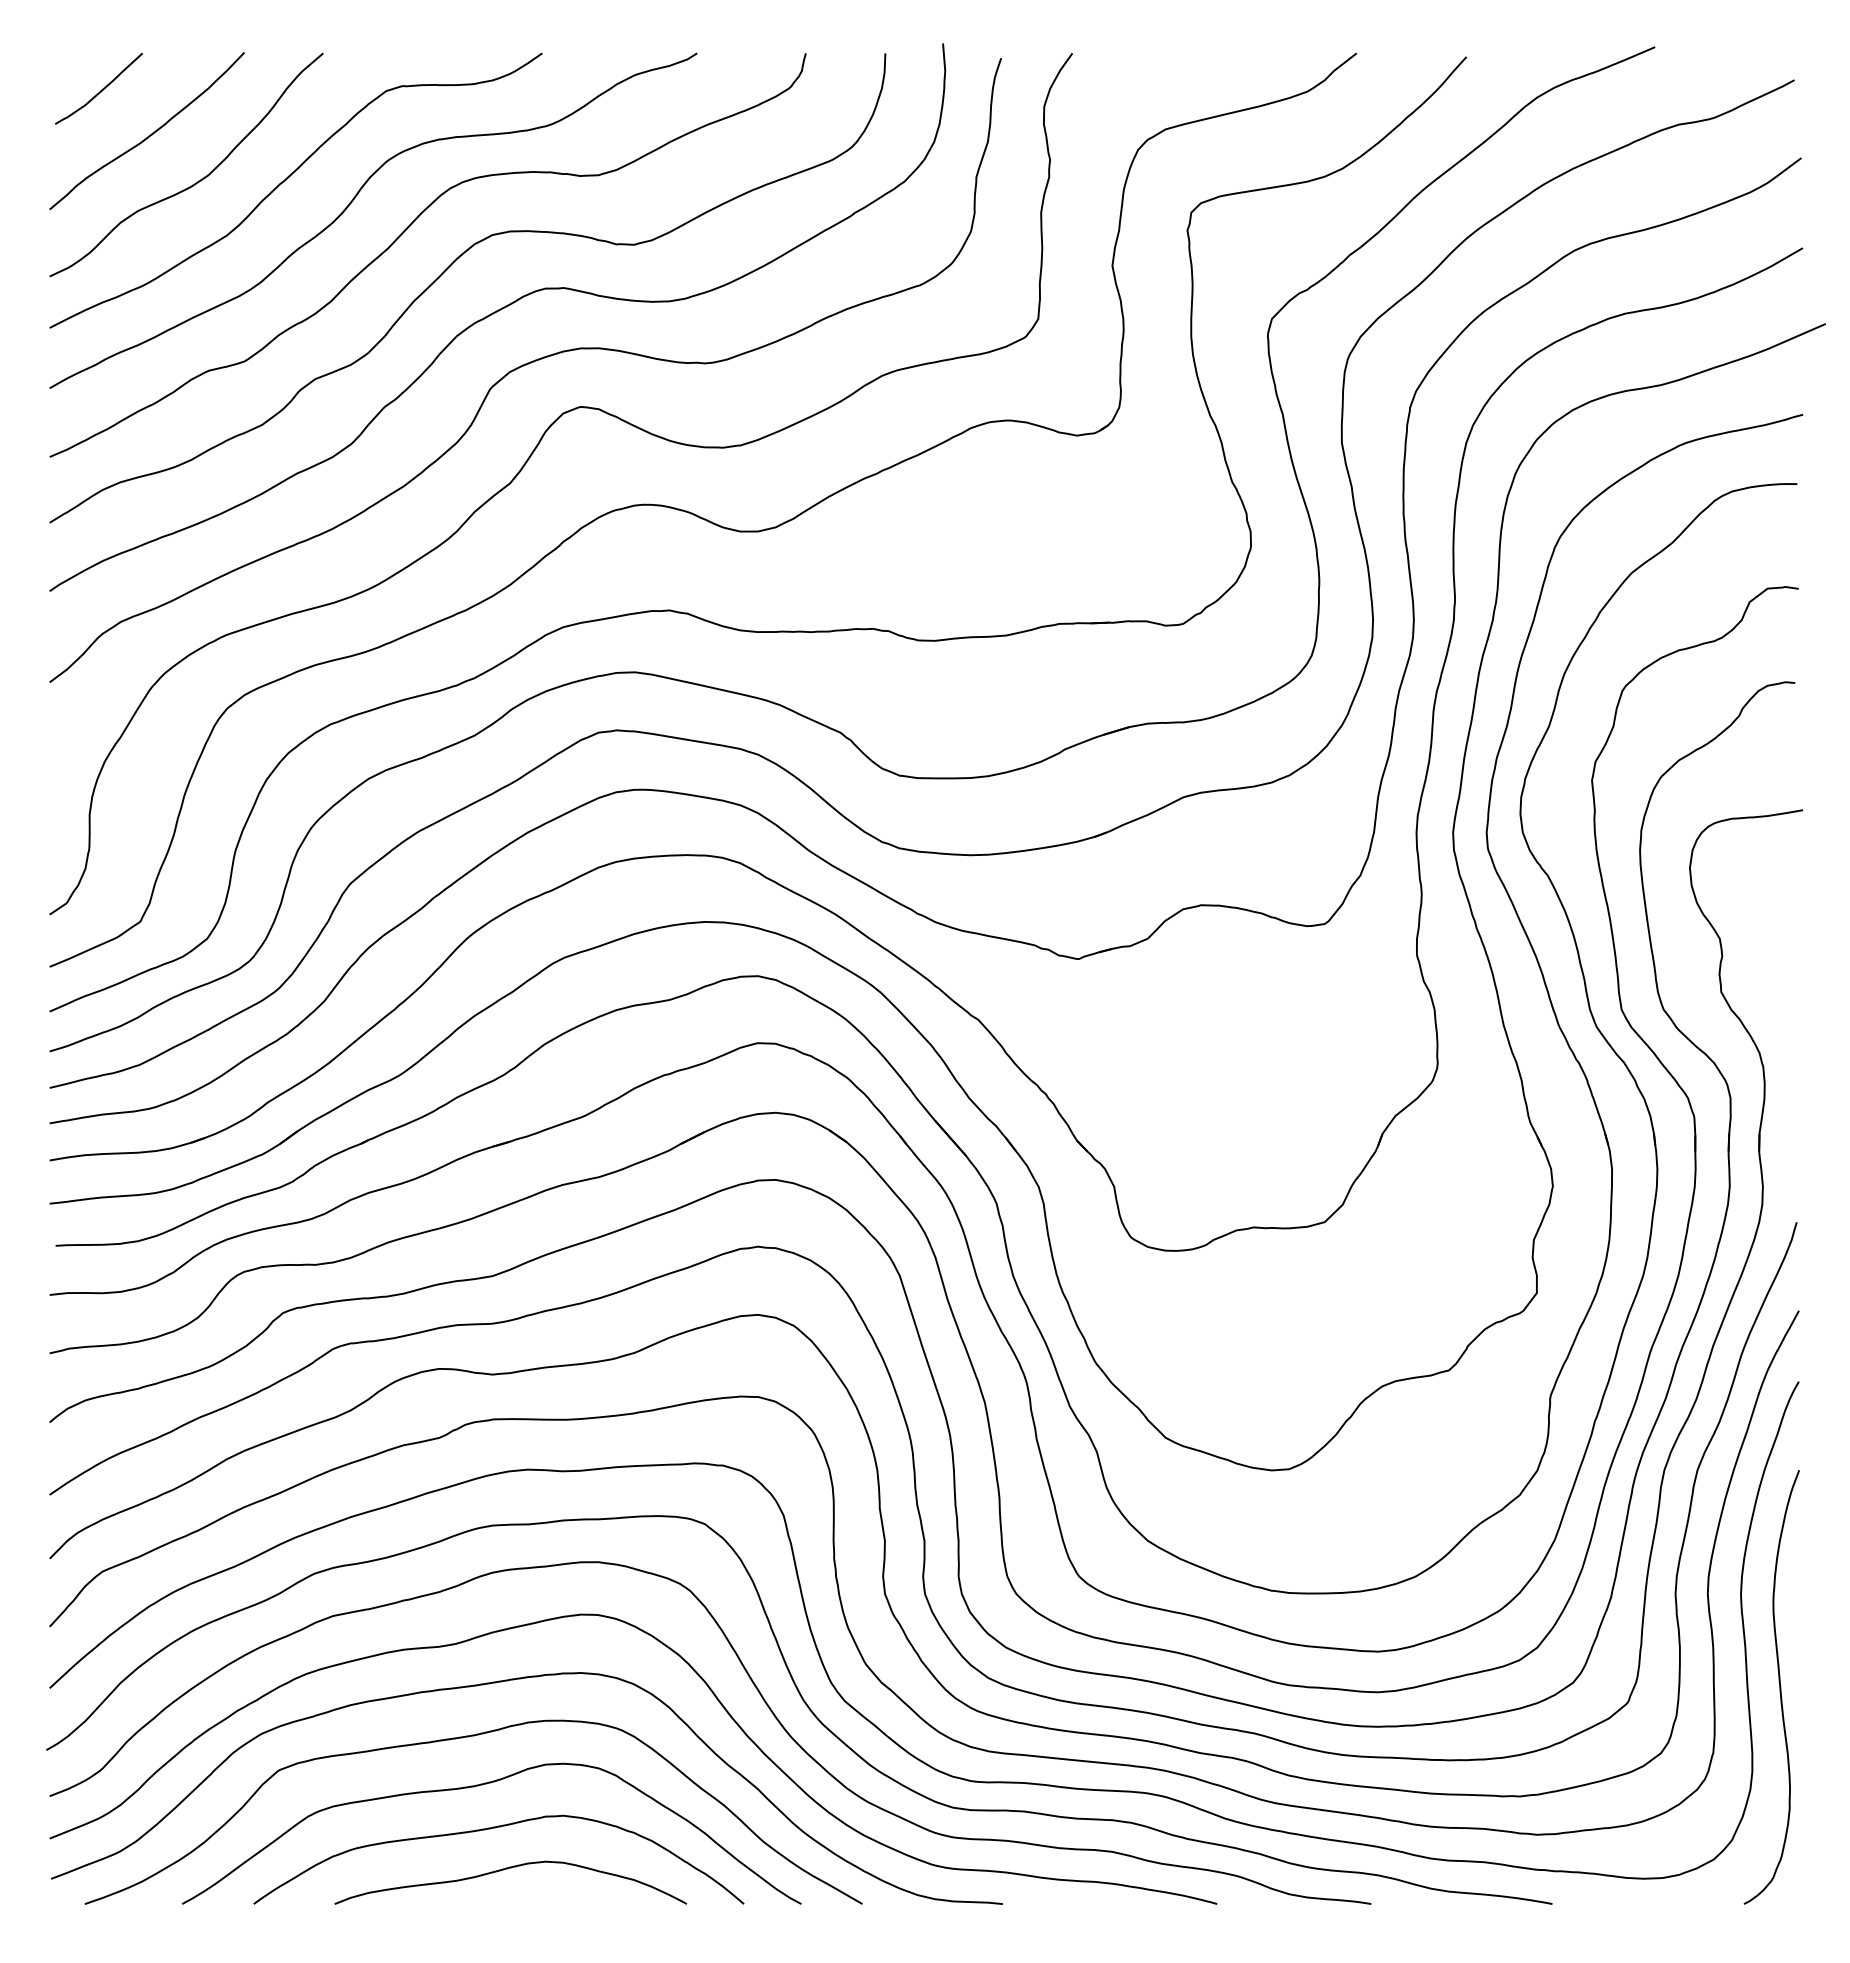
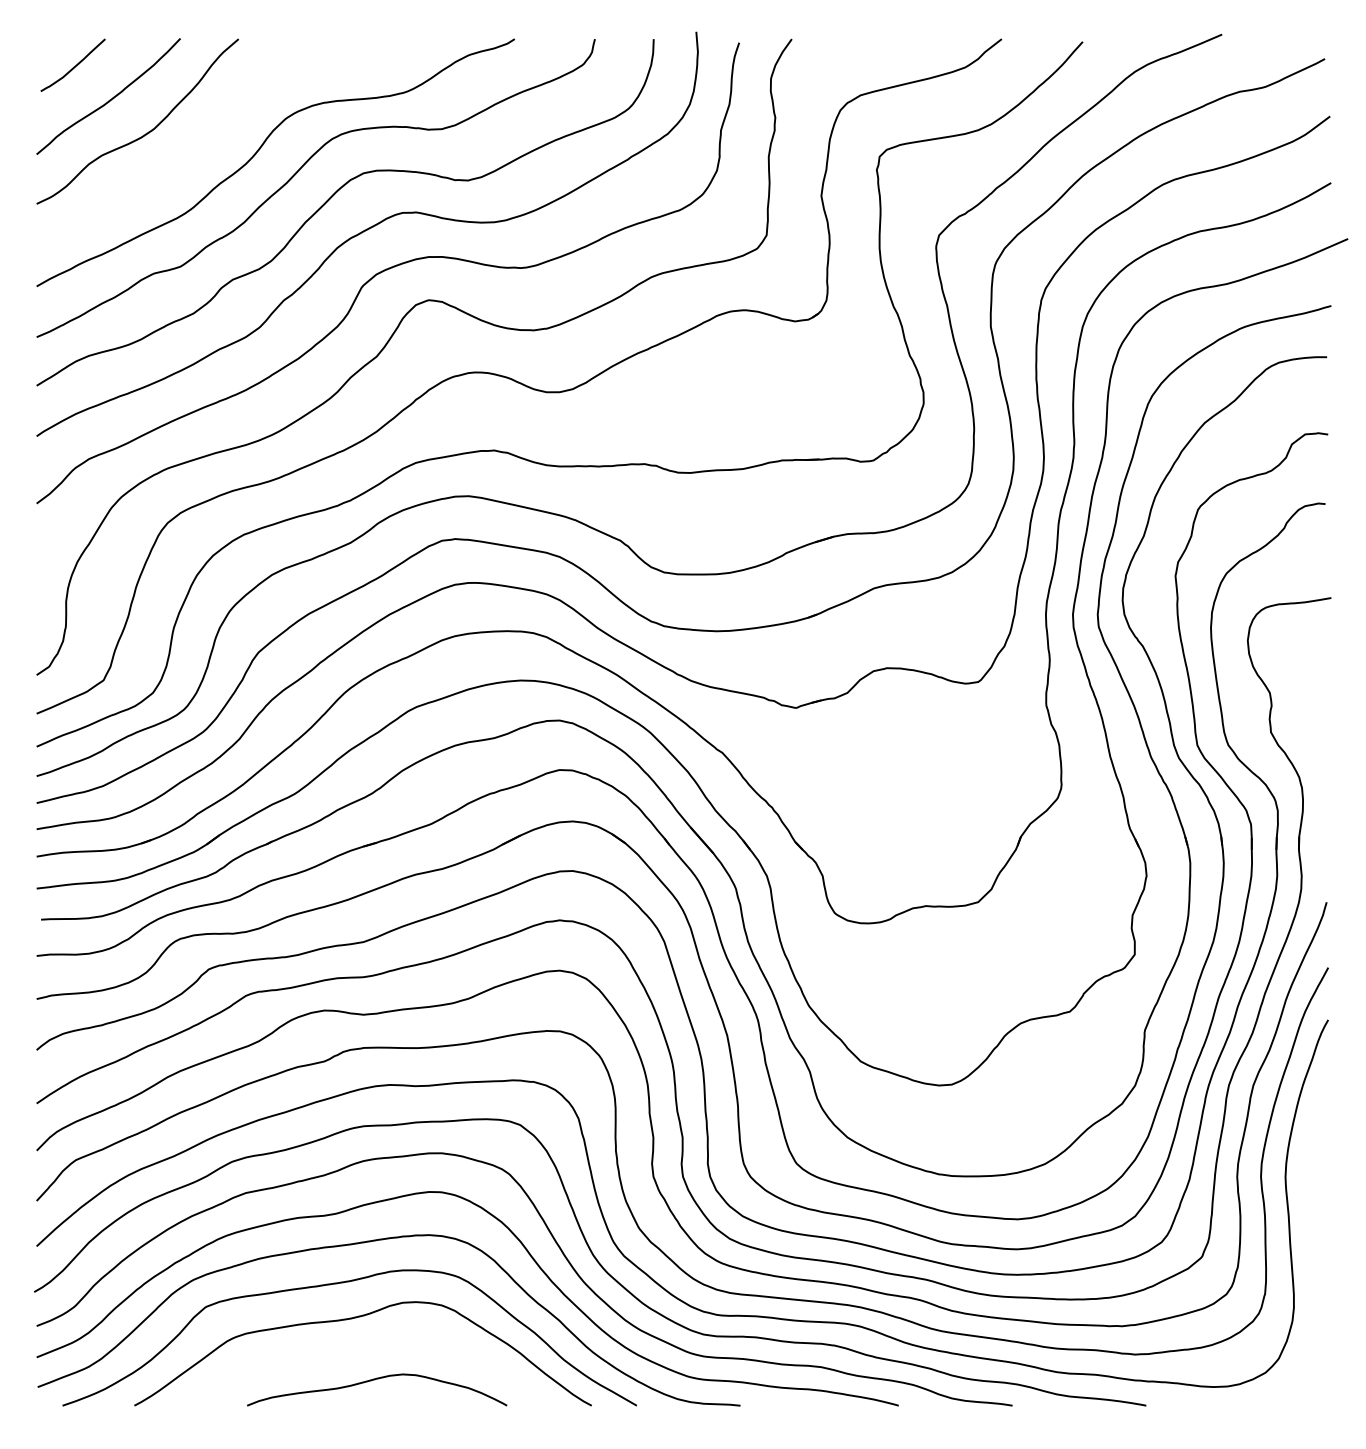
curve: (286, 180) -> (211, 133), removed
curve: (1779, 1687) -> (1313, 1245), removed
curve: (490, 1829) -> (362, 1350), removed

